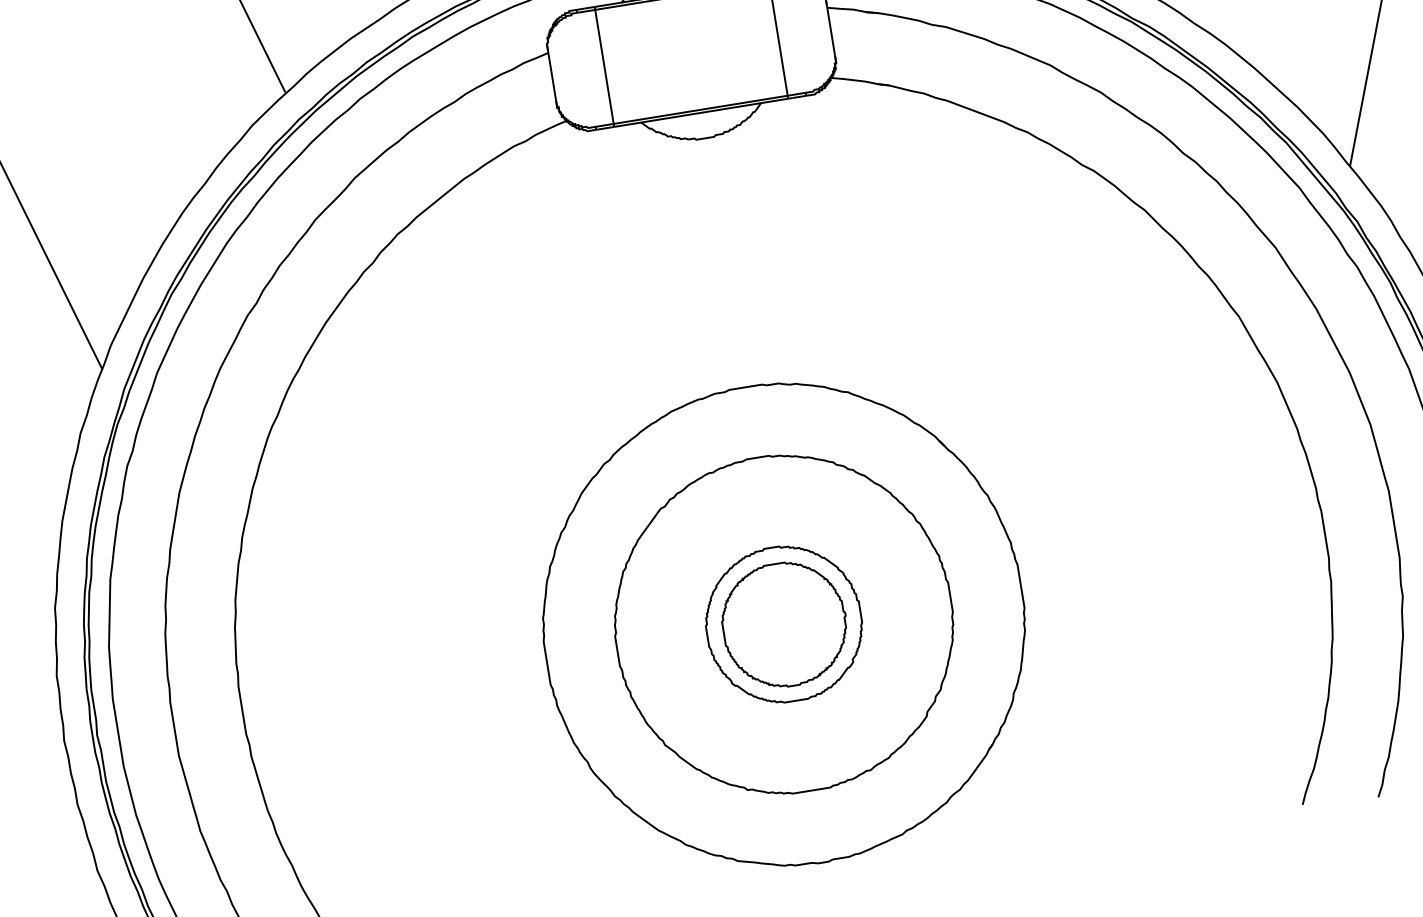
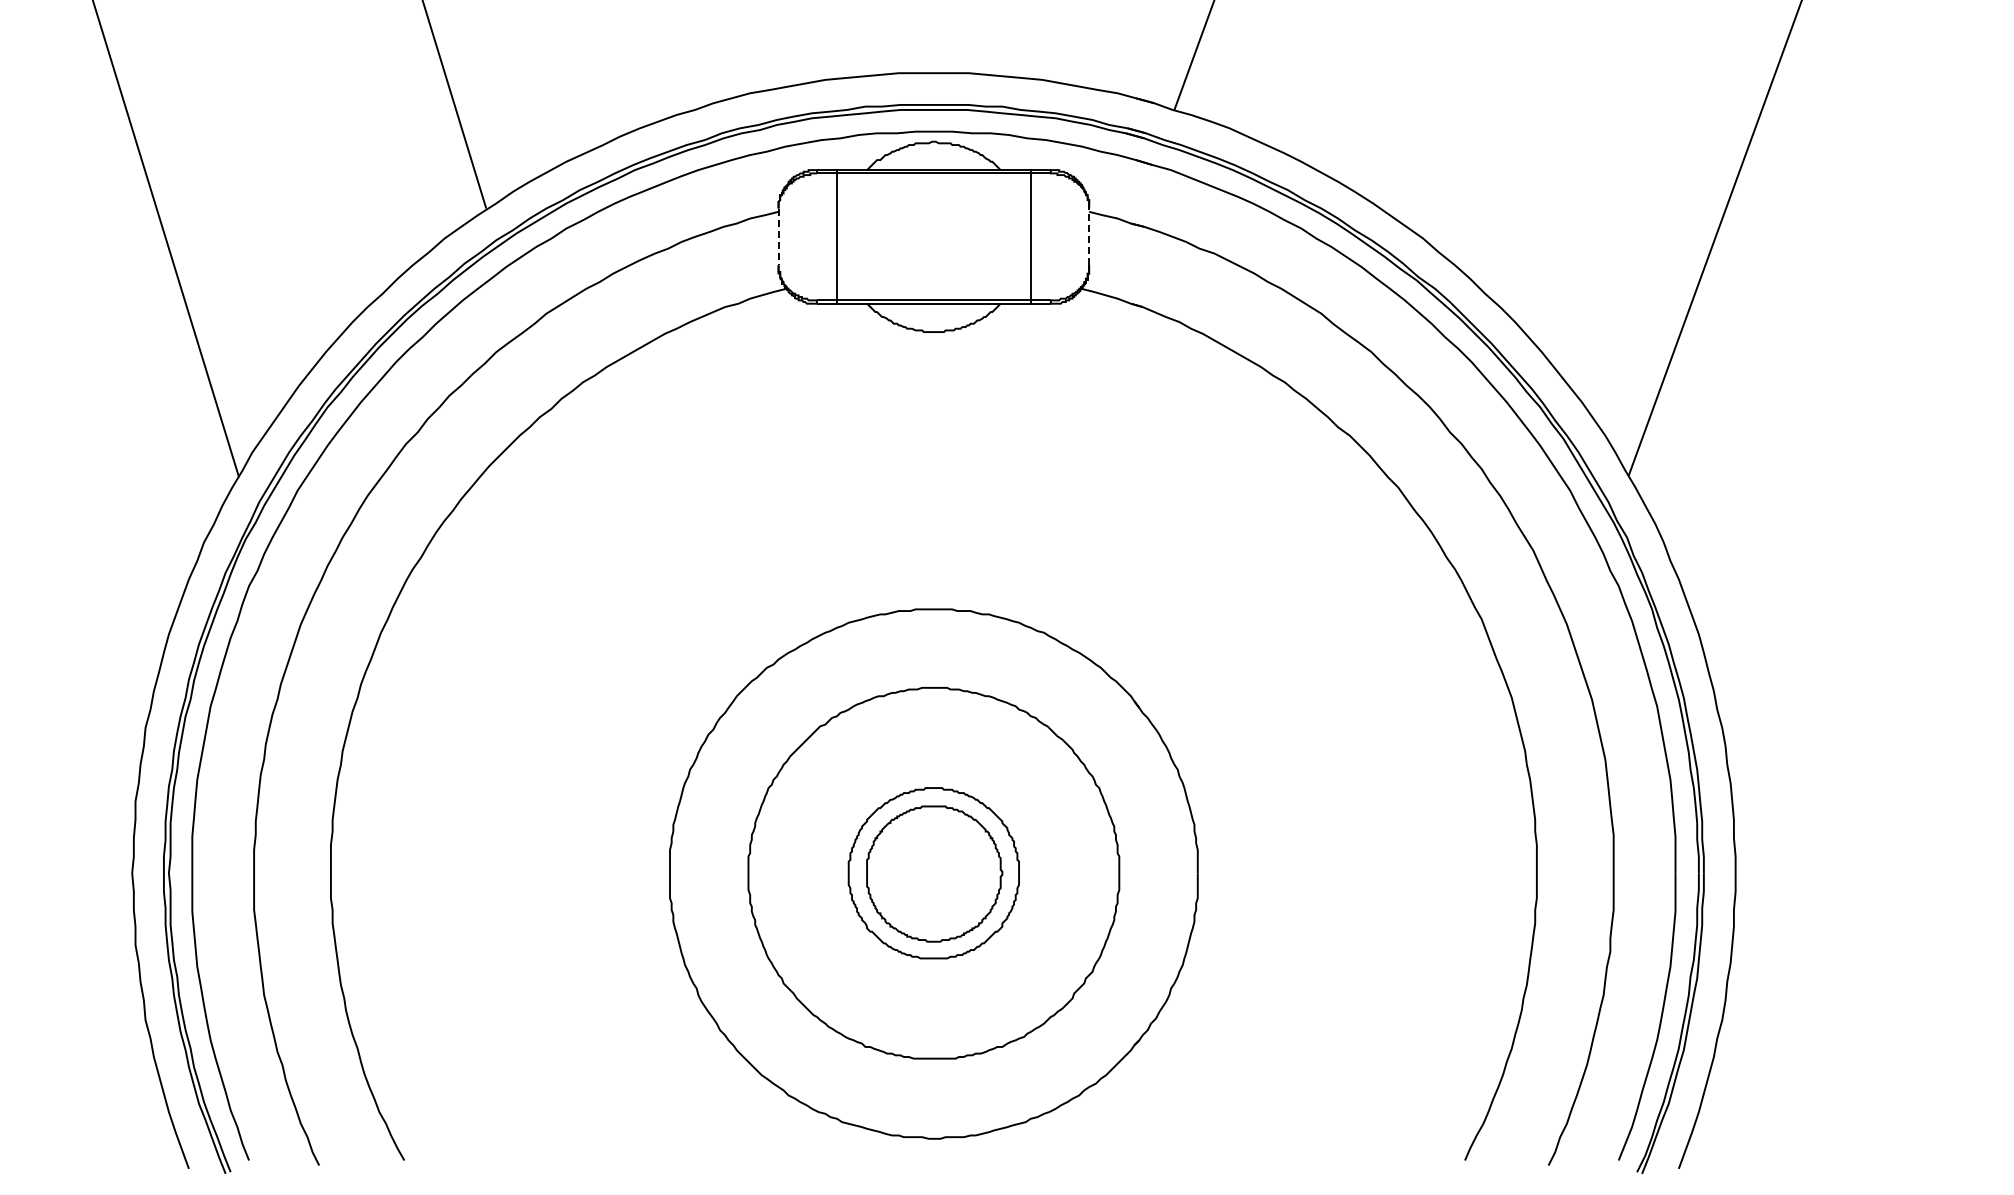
line: (831, 29) -> (1089, 236), solid -> dashed
line: (552, 75) -> (778, 237), solid -> dashed

